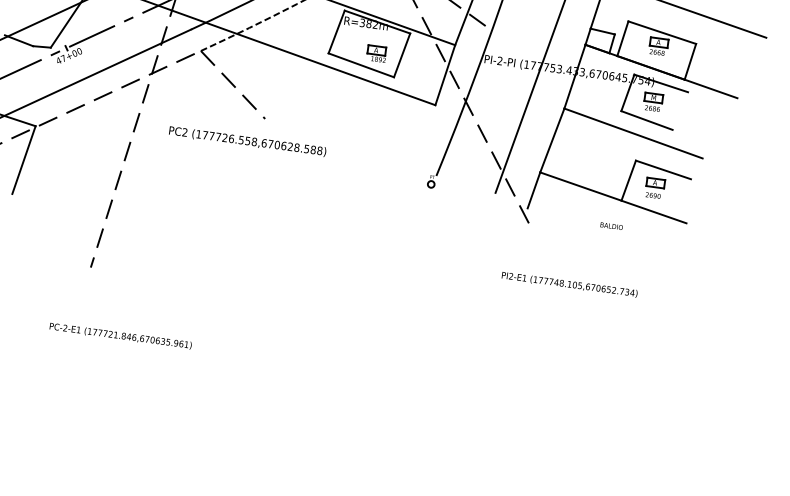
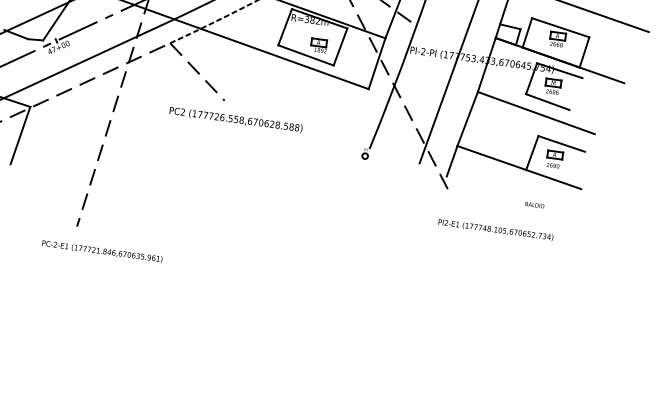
text: (247, 141) -> (235, 119), moved
text: (611, 225) -> (534, 204), moved
text: (569, 284) -> (495, 229), moved
text: (120, 335) -> (102, 251), moved

